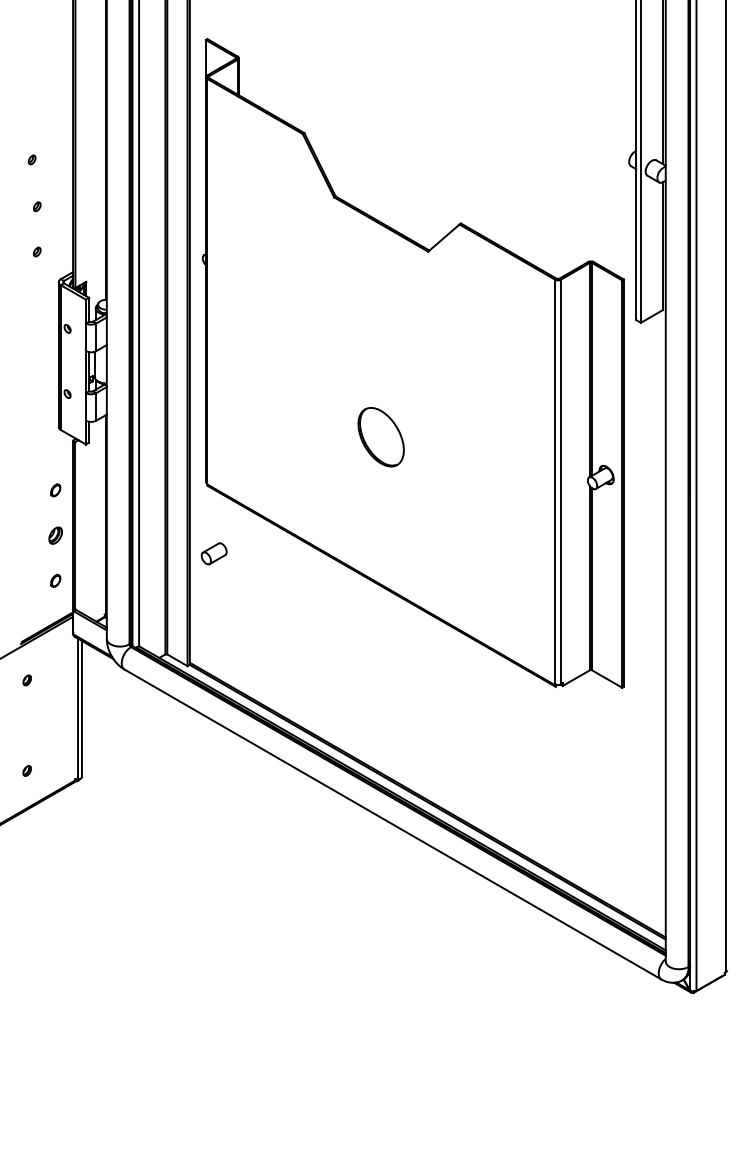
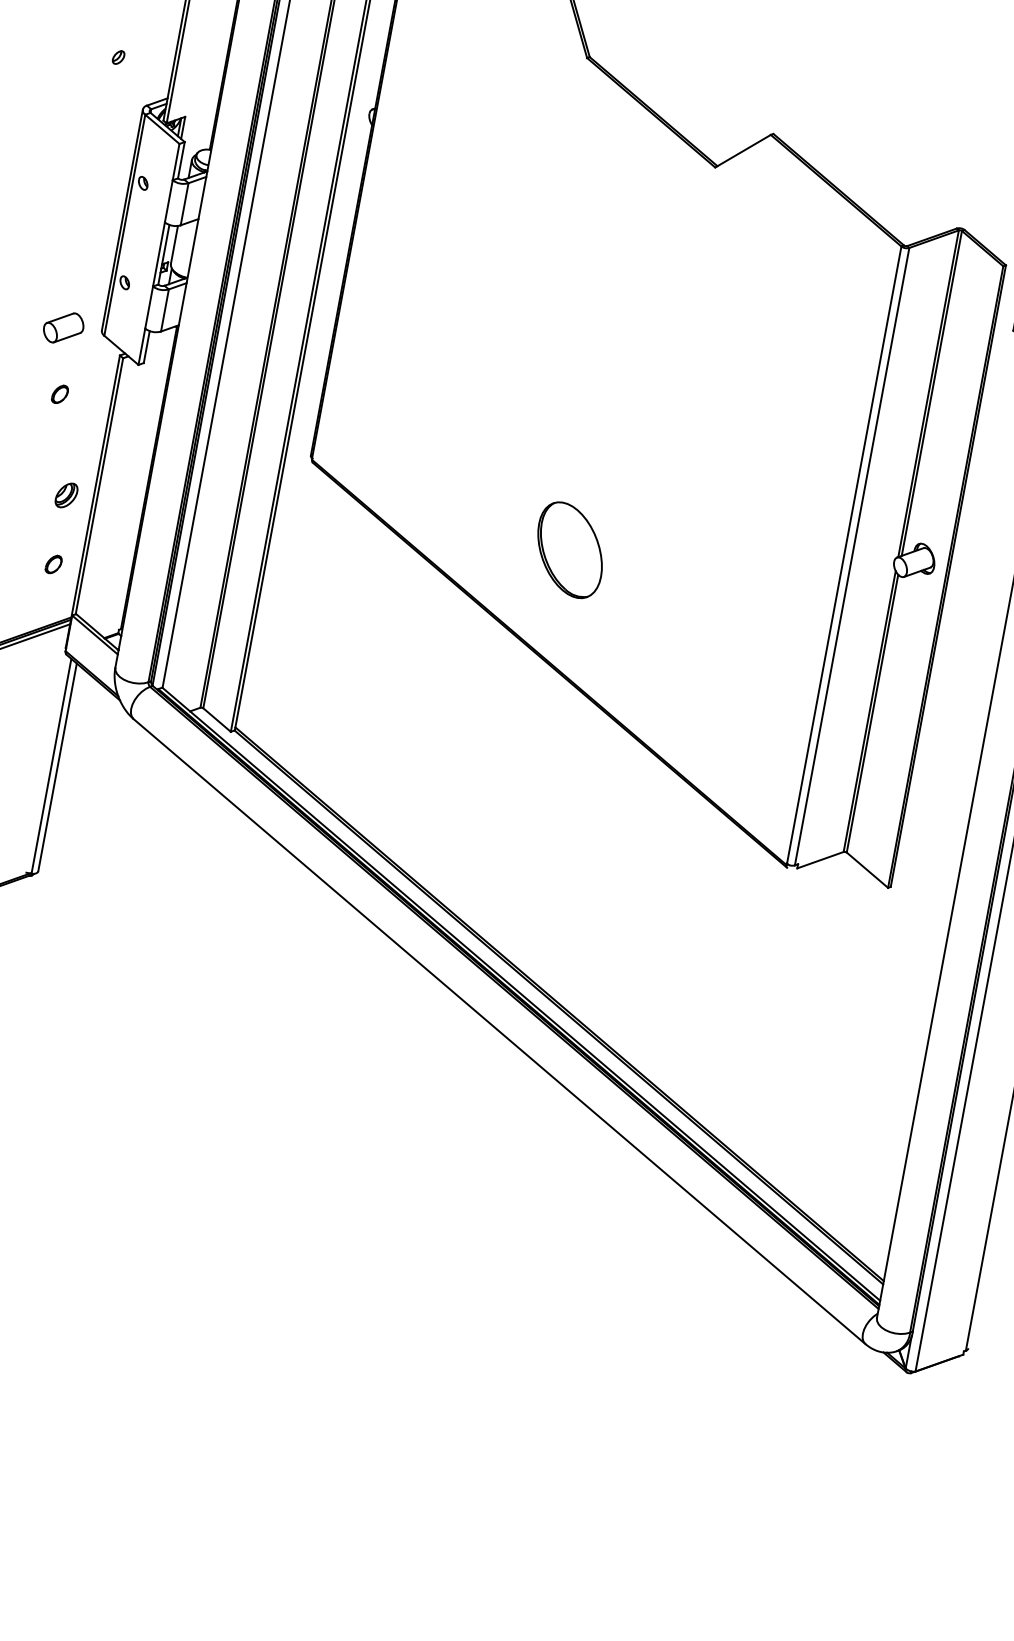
part: (380, 437) -> (569, 550), moved
part: (55, 490) -> (59, 394), moved
part: (213, 553) -> (62, 327), moved

